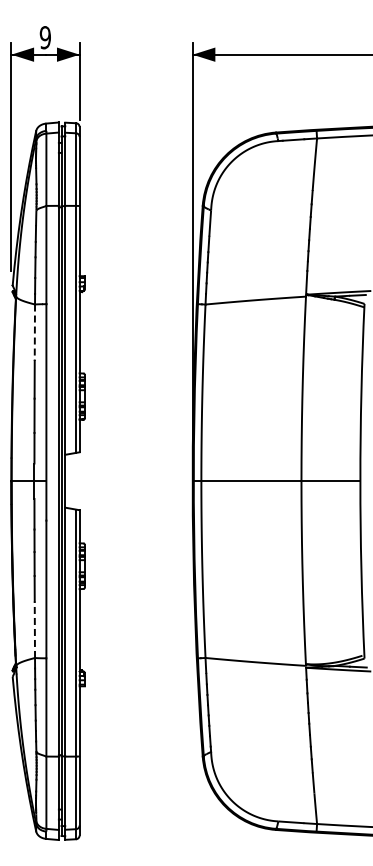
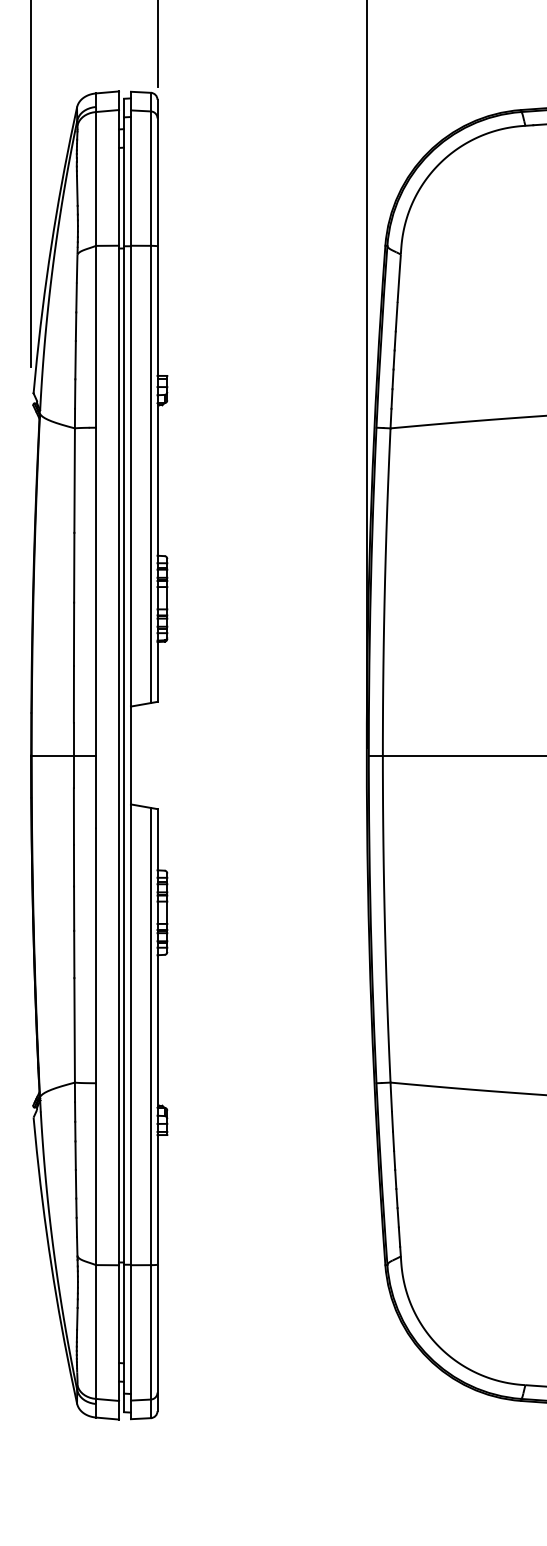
line: (34, 333) -> (73, 482), dashed -> solid
line: (34, 629) -> (73, 1029), dashed -> solid

